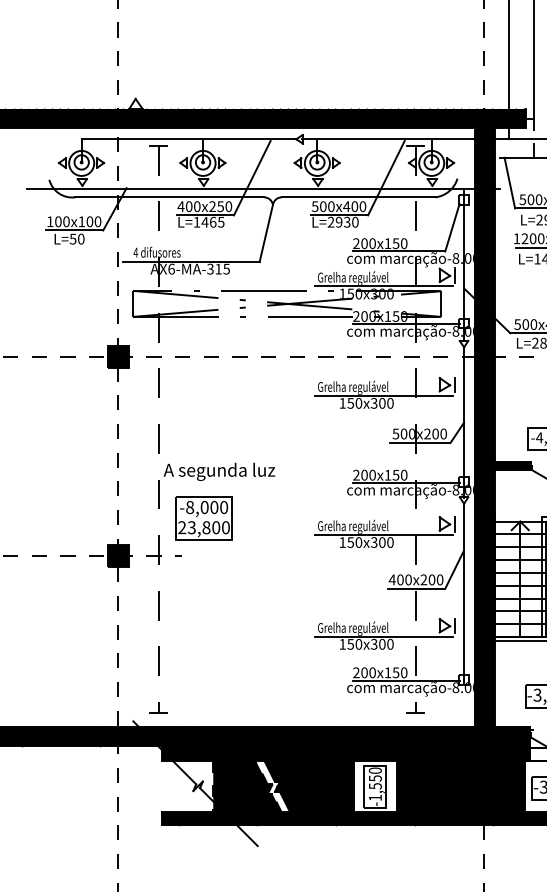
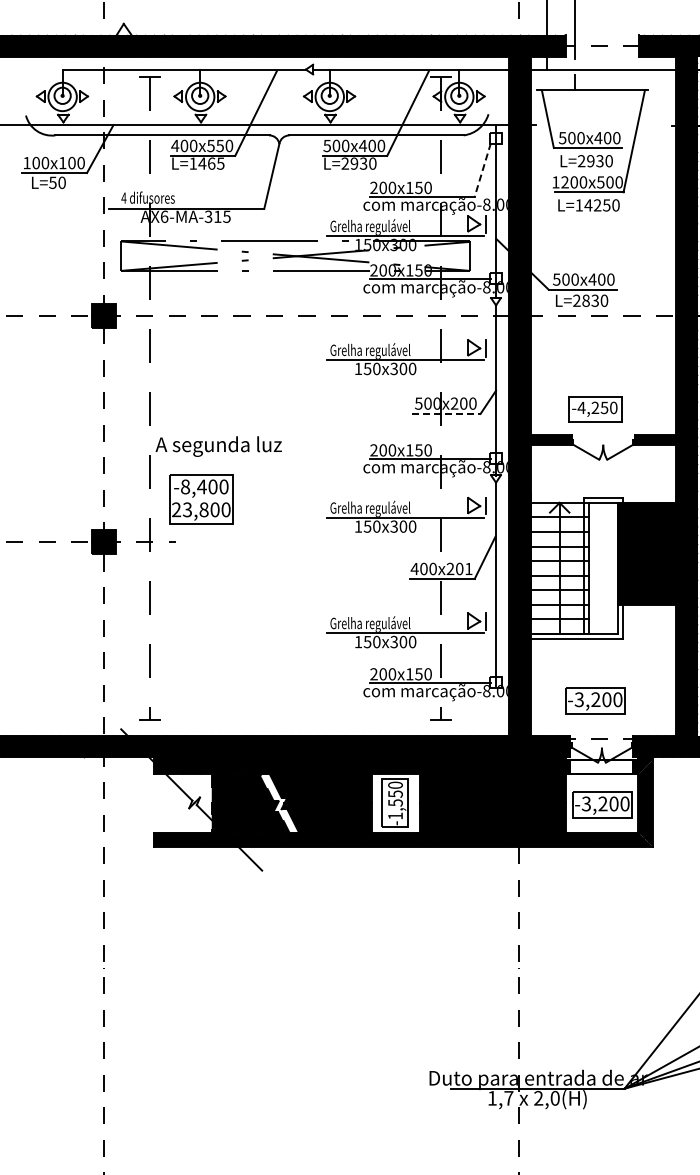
text: (212, 206) -> (210, 145), 250 -> 550
line: (452, 228) -> (482, 170), solid -> dashed
line: (420, 442) -> (446, 413), solid -> dashed
text: (204, 507) -> (201, 486), -8,000 -> -8,400
text: (439, 579) -> (468, 568), 200 -> 201

